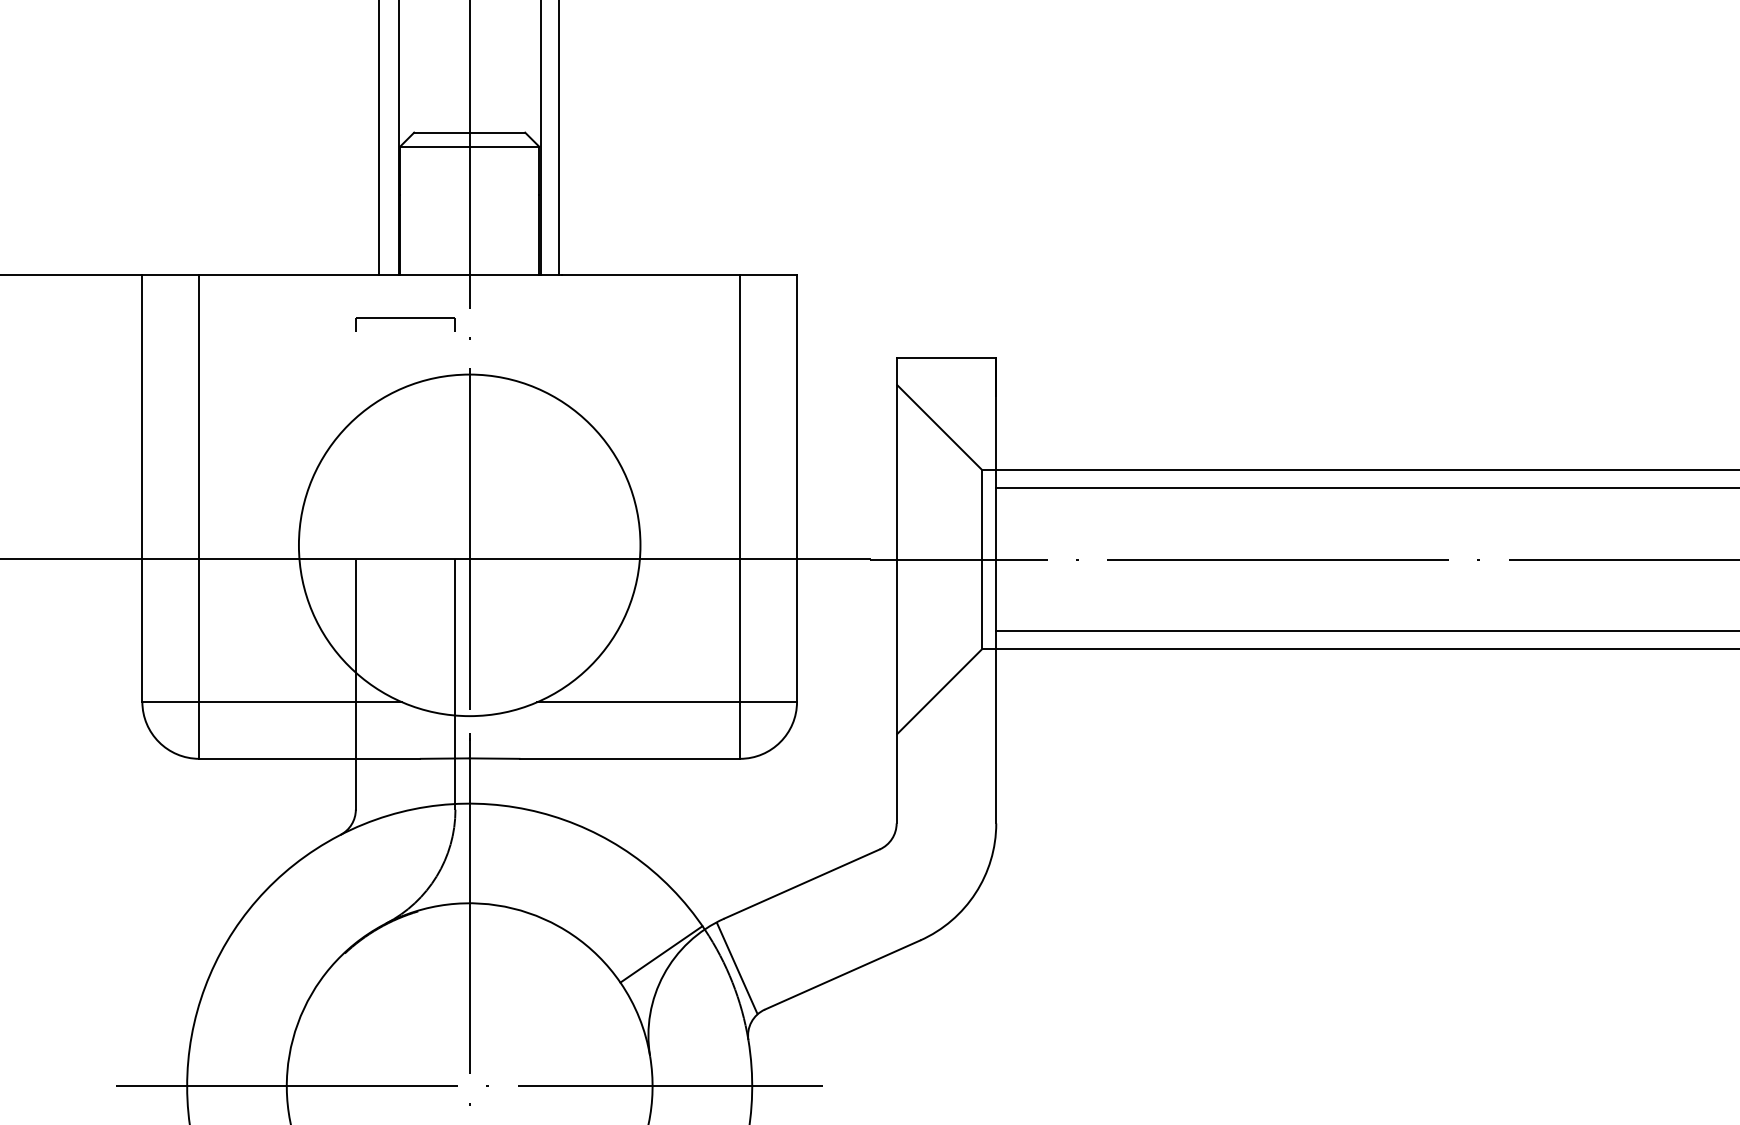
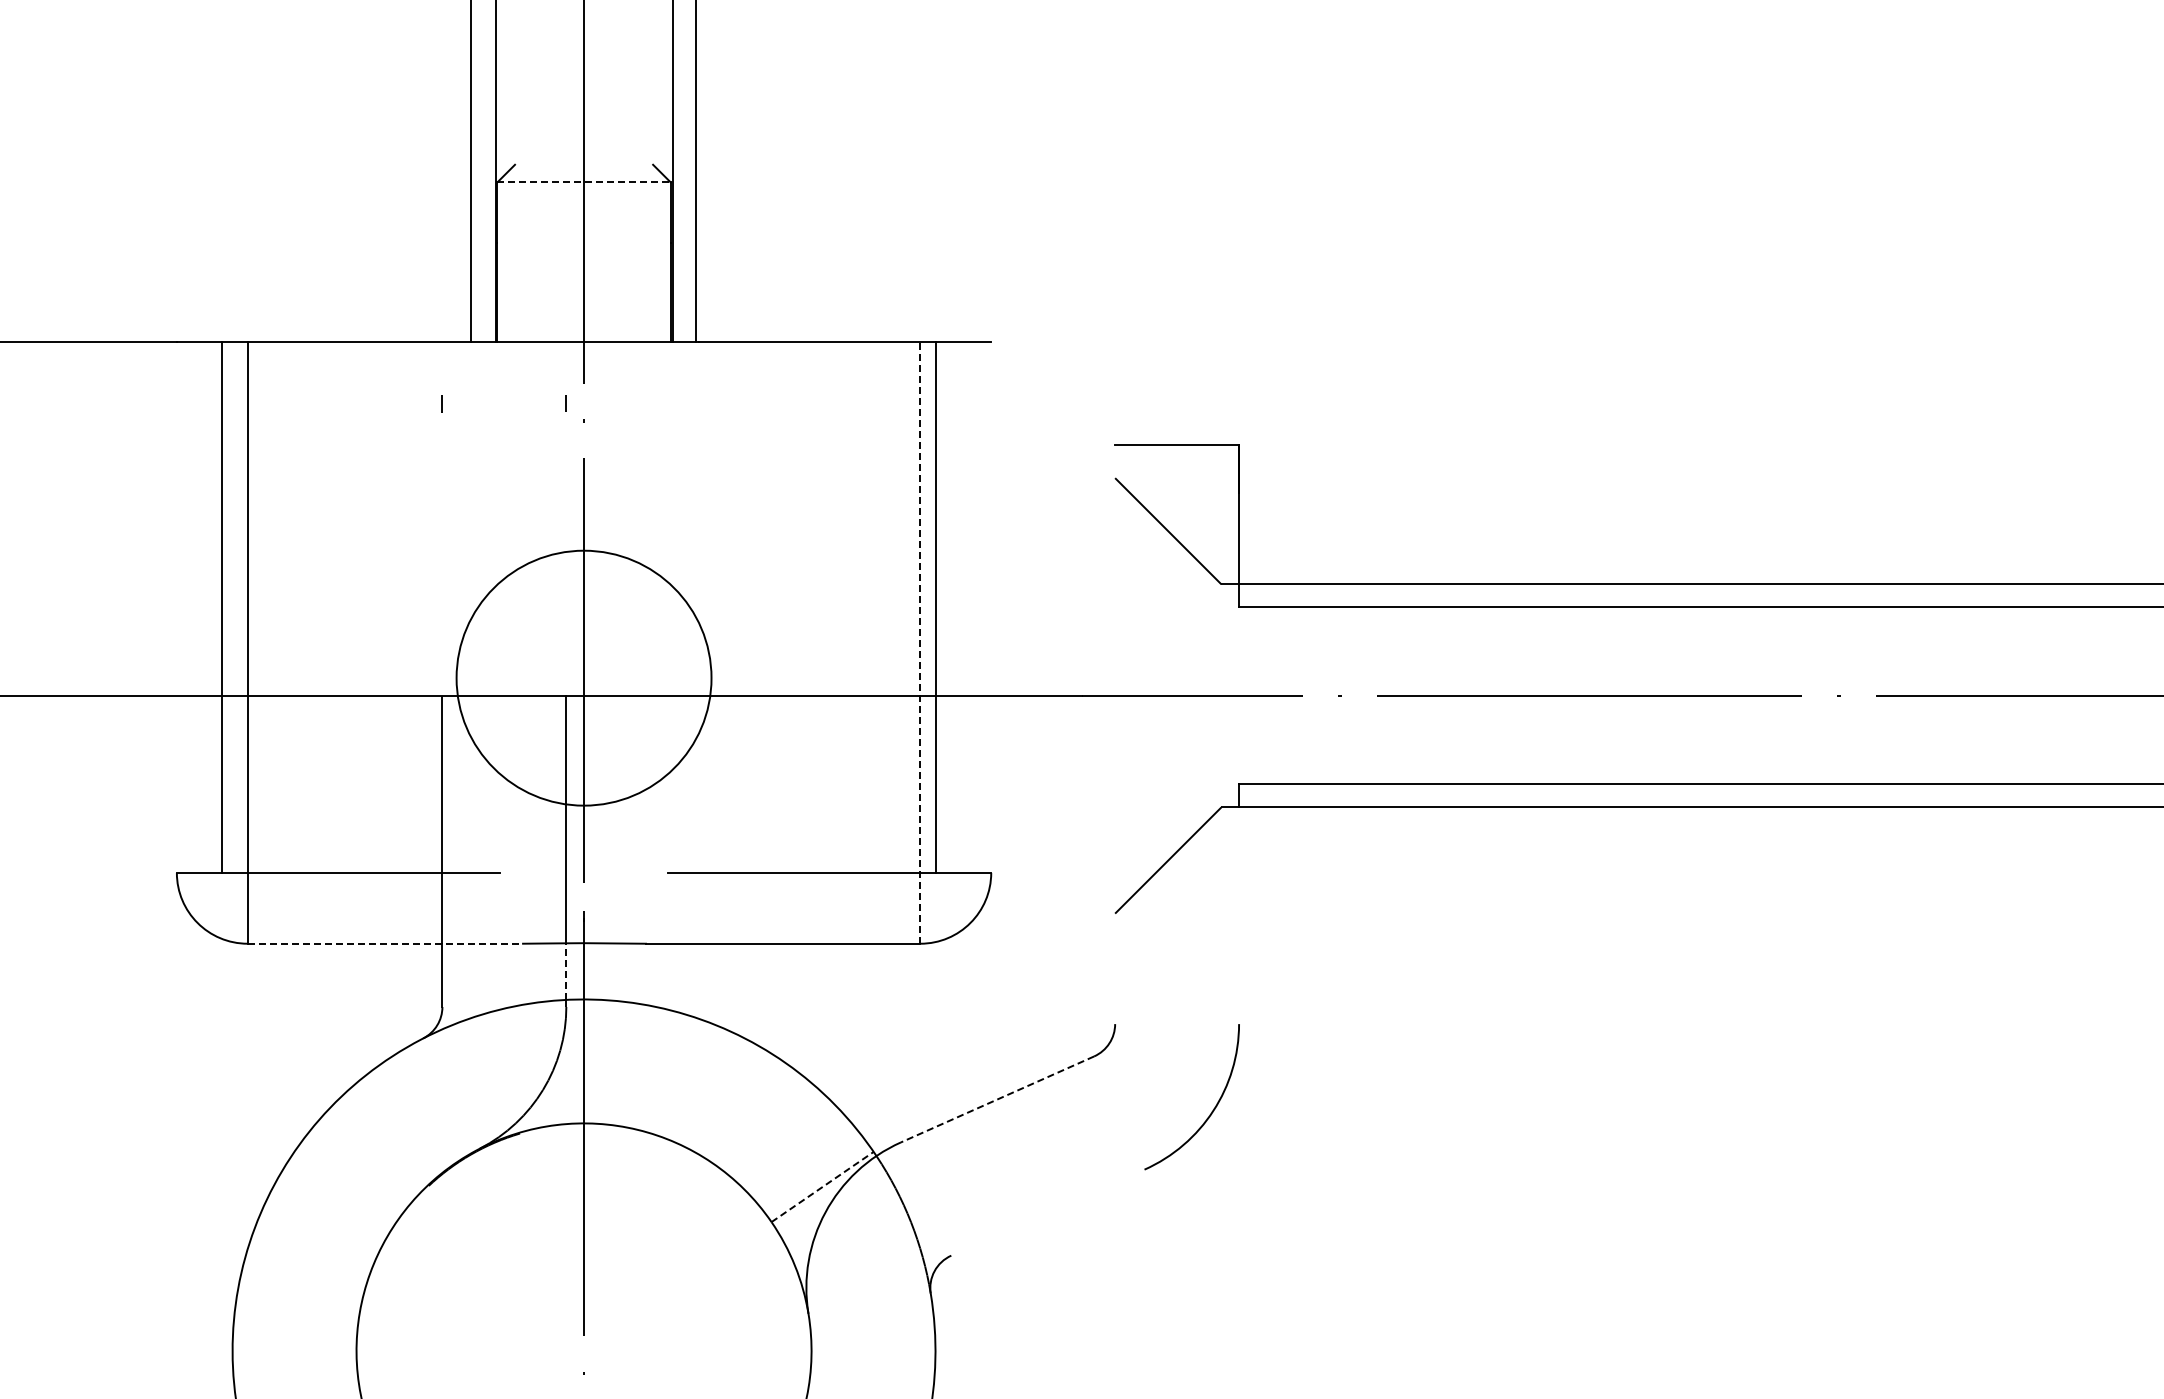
line: (470, 132) -> (584, 164), removed
line: (470, 146) -> (584, 182), solid -> dashed
line: (405, 317) -> (504, 394), removed
line: (142, 487) -> (221, 606), moved
line: (797, 487) -> (936, 606), moved
line: (740, 516) -> (920, 642), solid -> dashed
circle: (469, 544) -> (583, 677), size x0.6
line: (982, 559) -> (1221, 695), removed
line: (996, 559) -> (1239, 695), removed
line: (896, 590) -> (1115, 734), removed
line: (996, 736) -> (1239, 915), removed
line: (310, 758) -> (385, 943), solid -> dashed
line: (455, 781) -> (566, 971), solid -> dashed
line: (802, 884) -> (997, 1099), solid -> dashed
line: (661, 954) -> (822, 1187), solid -> dashed
line: (736, 968) -> (916, 1204), removed
line: (842, 974) -> (1047, 1212), removed
line: (469, 1085) -> (583, 1350), removed

